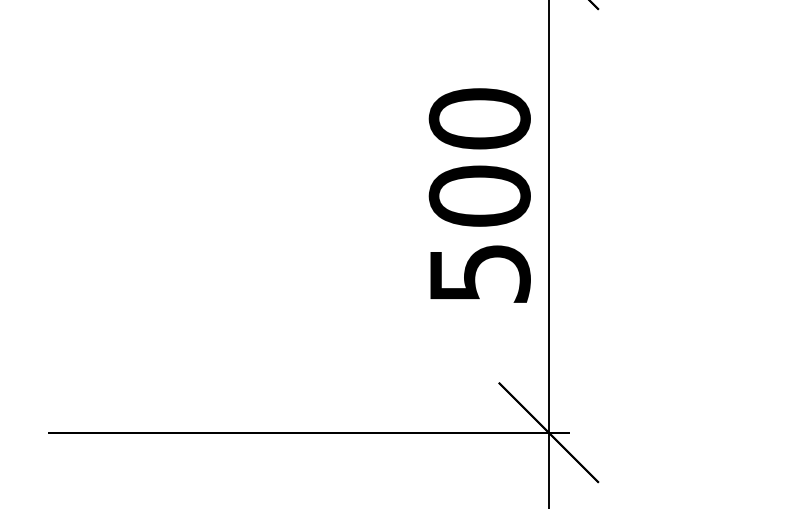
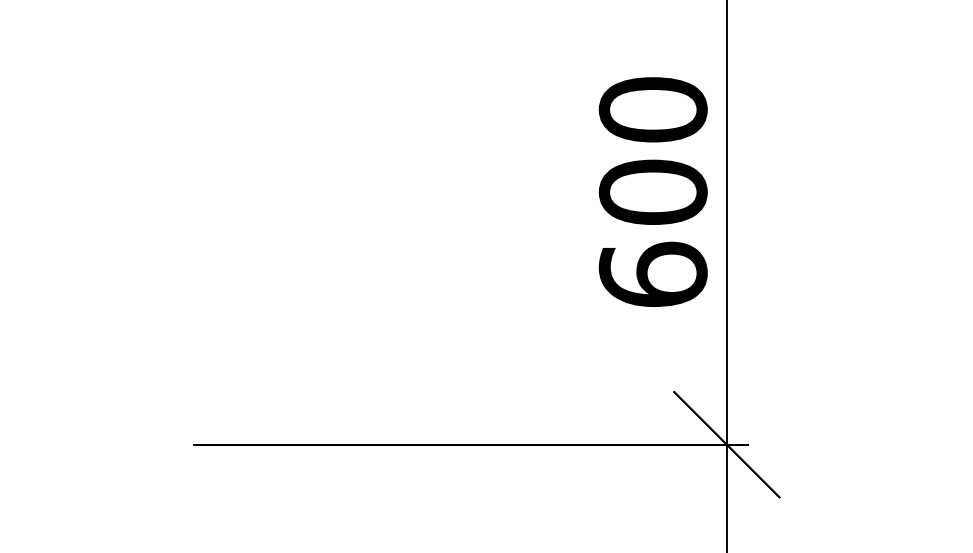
text: (479, 272) -> (652, 273), 500 -> 600

